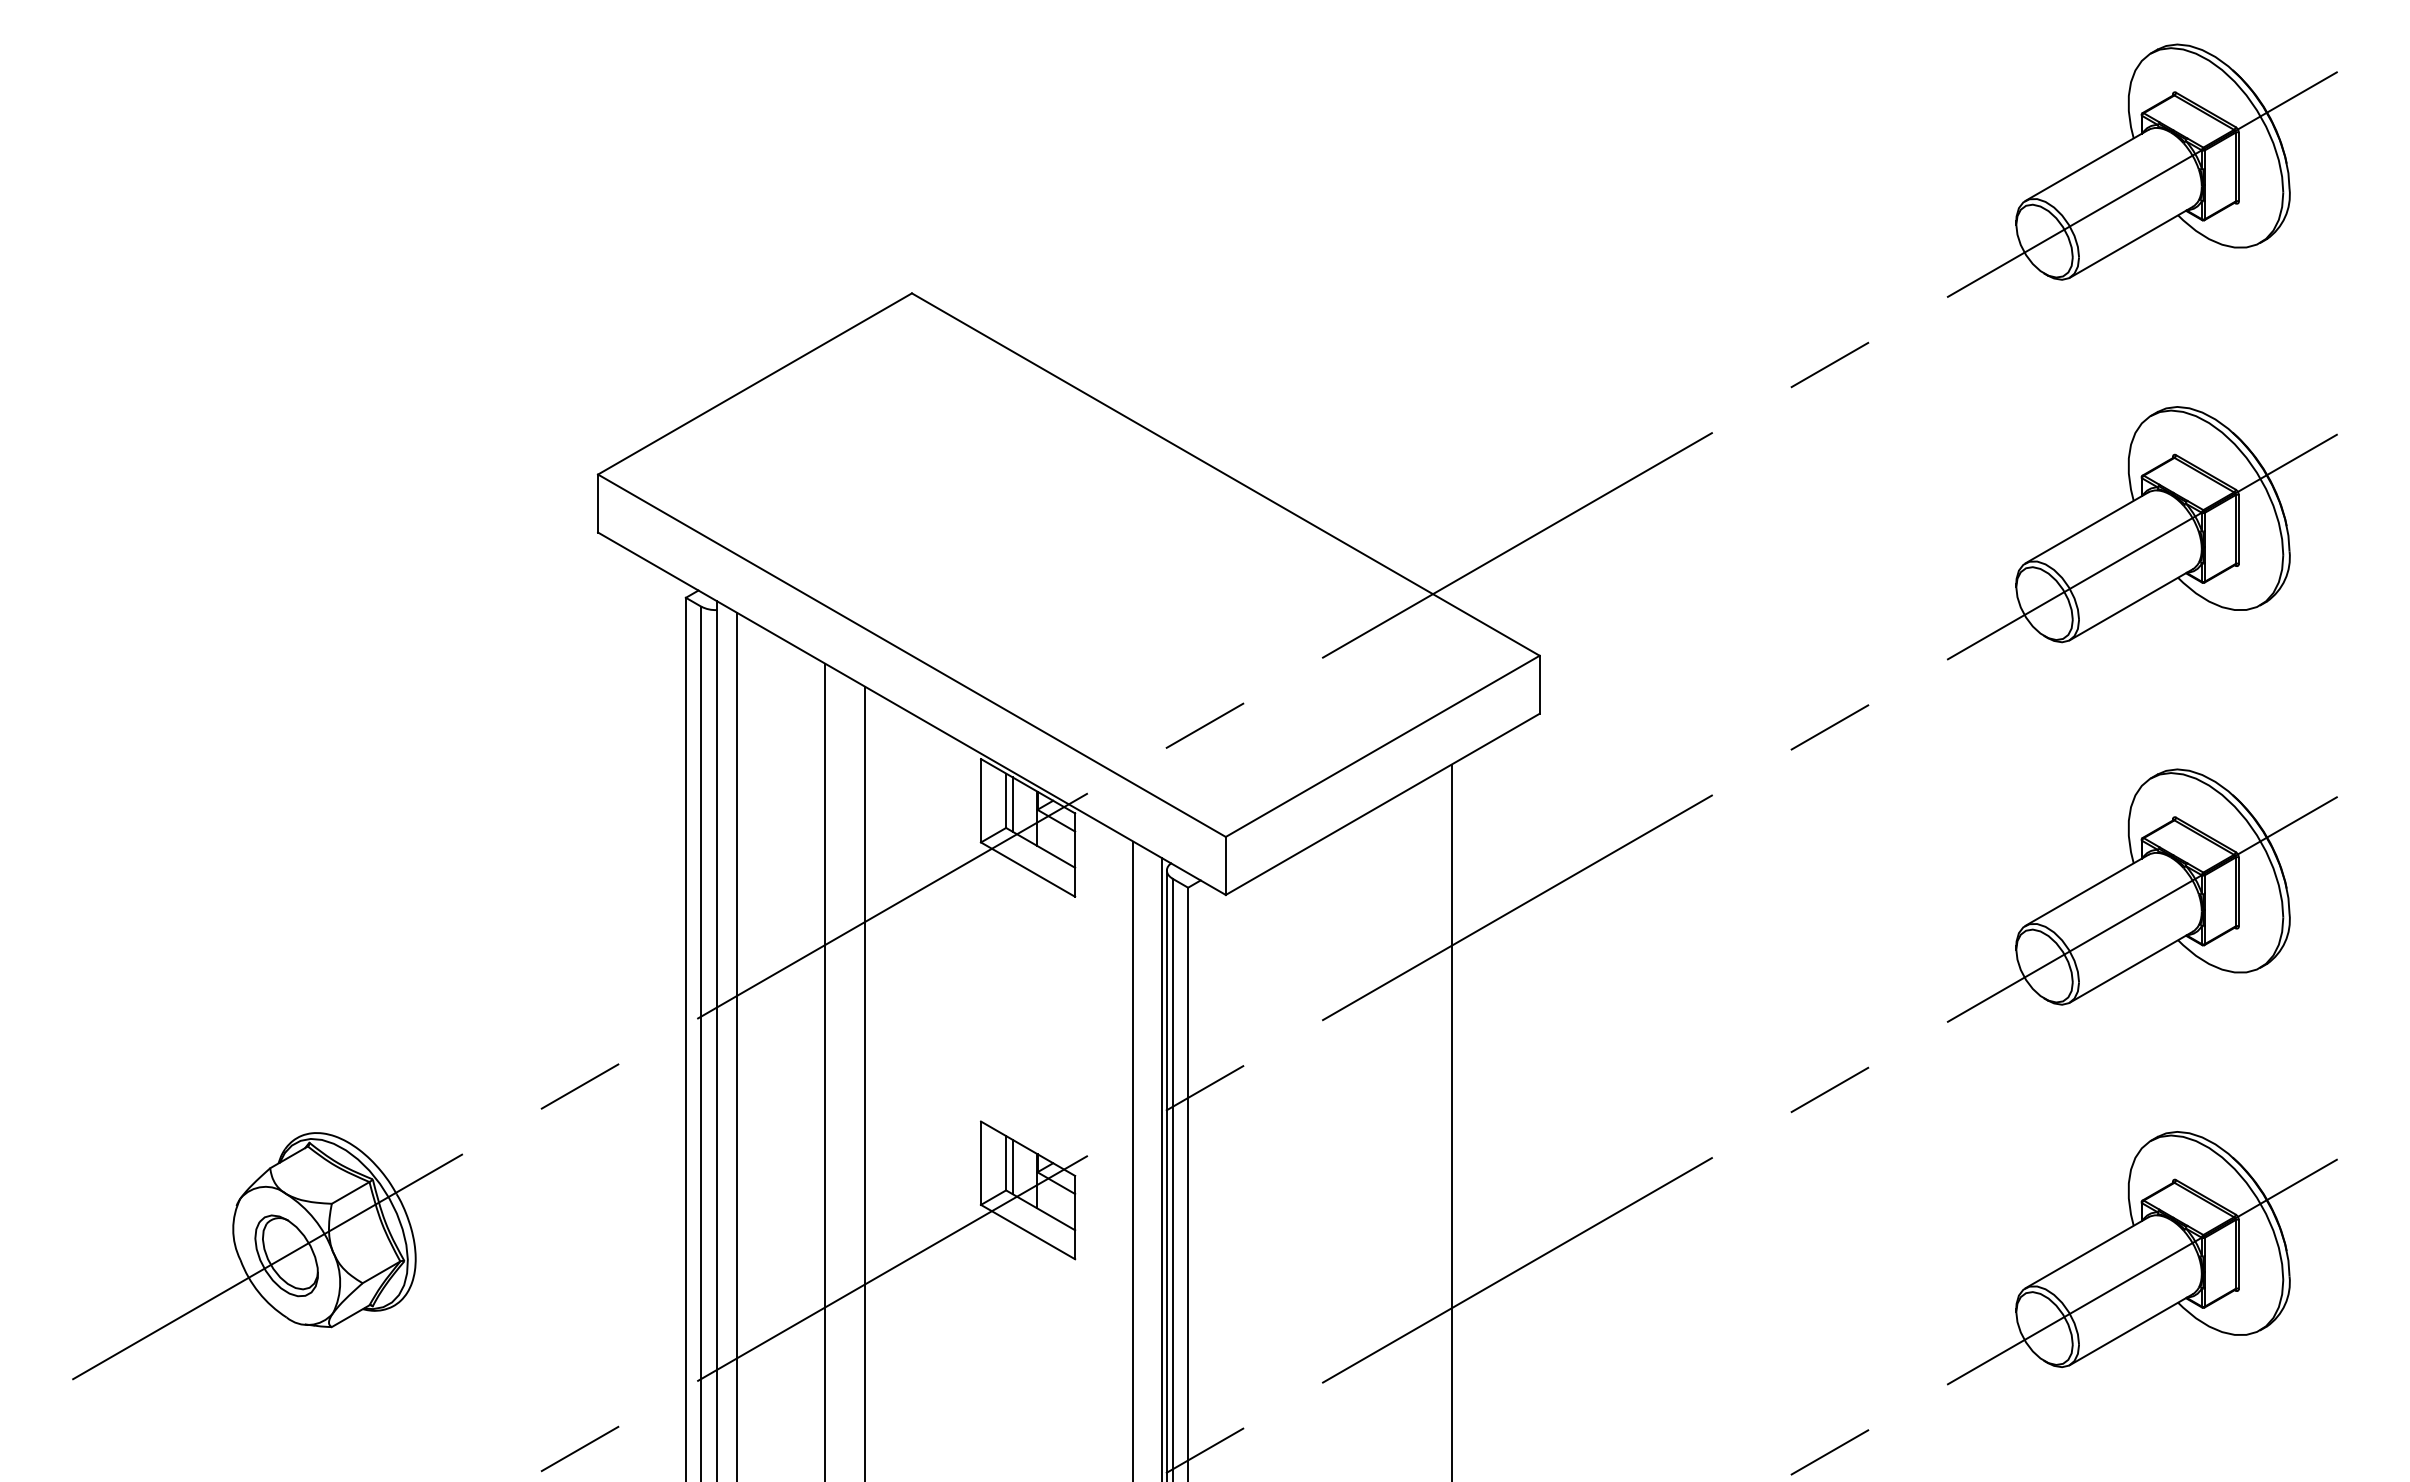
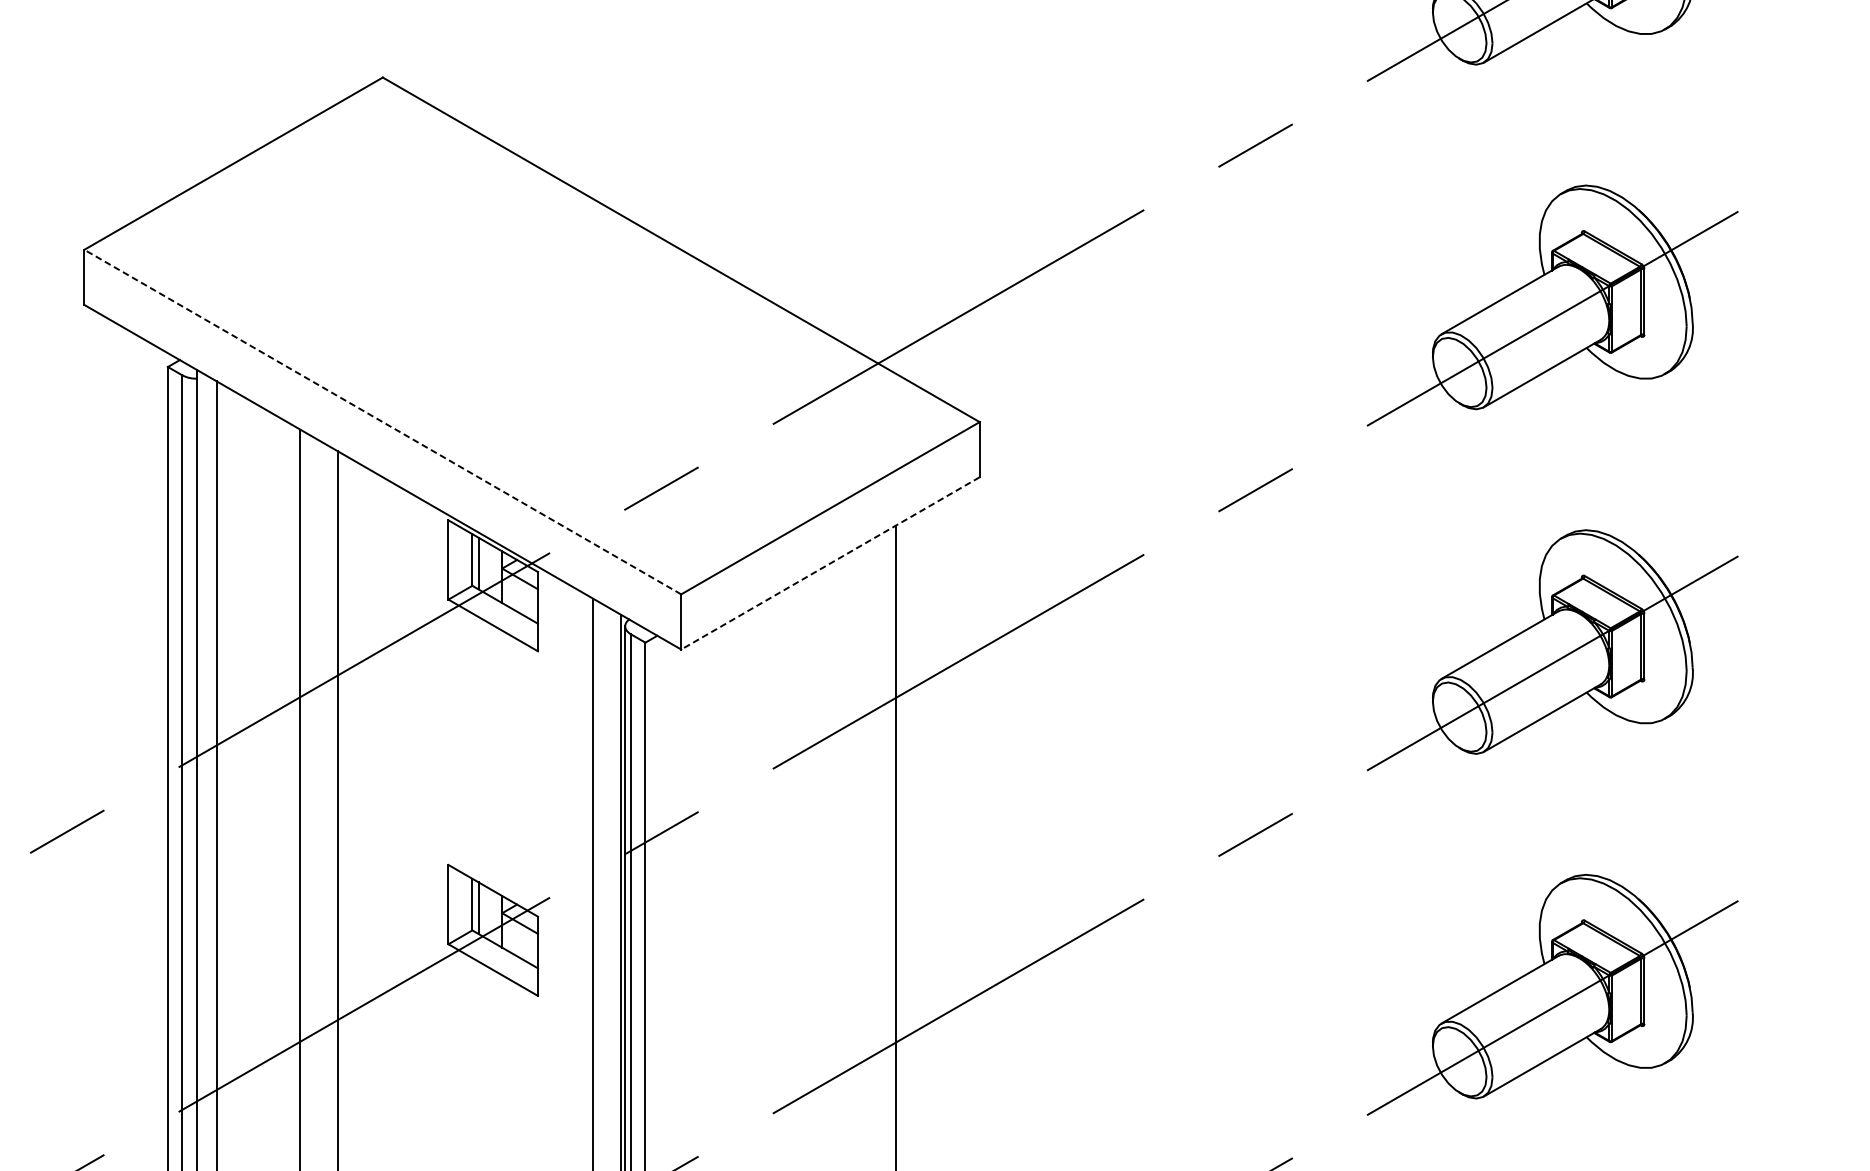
line: (911, 655) -> (382, 421), solid -> dashed
line: (1382, 804) -> (830, 563), solid -> dashed

